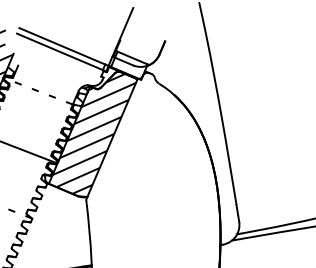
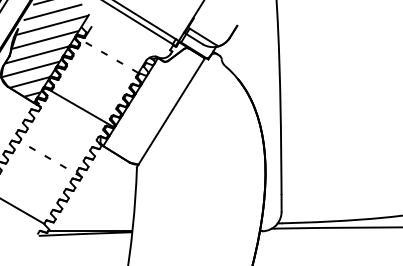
hatch: (95, 134) -> (155, 105), removed

